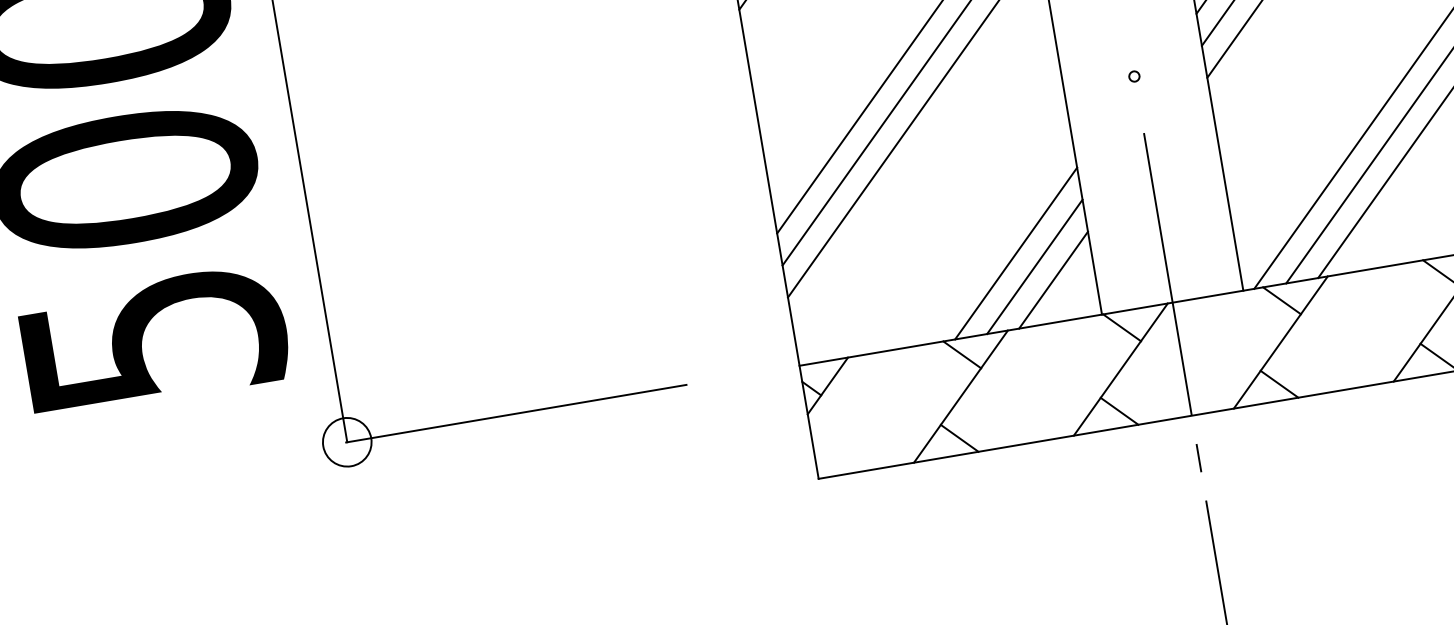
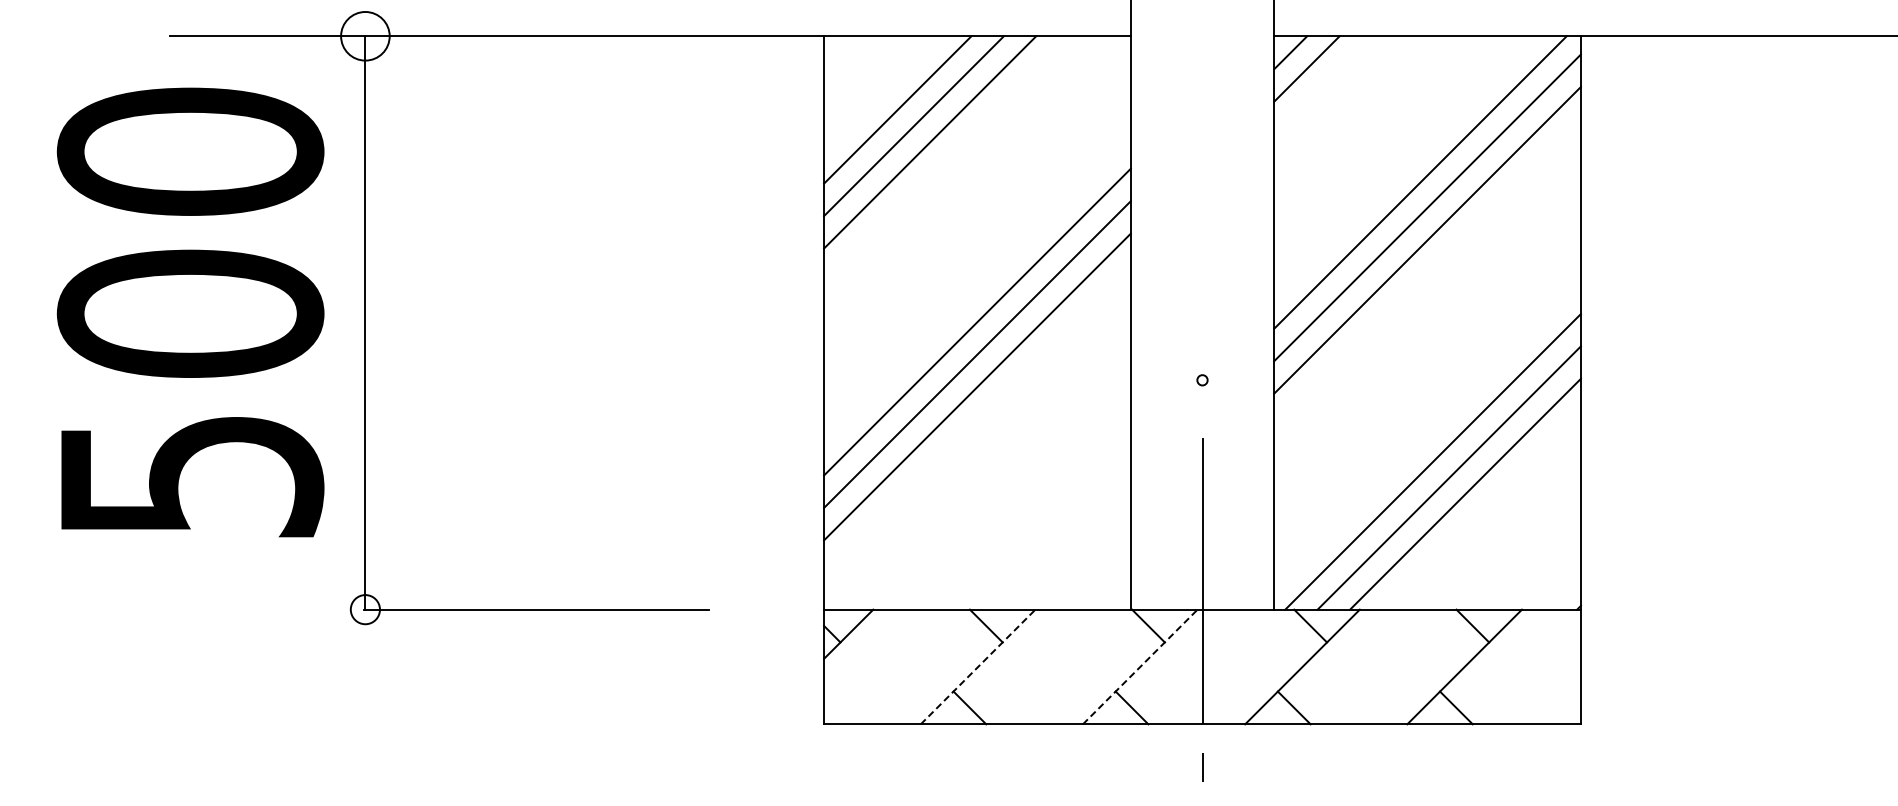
line: (1015, 253) -> (1055, 534), removed
line: (1034, 267) -> (1072, 551), removed
line: (1053, 280) -> (1088, 567), removed
line: (1121, 369) -> (1140, 666), solid -> dashed
line: (961, 396) -> (978, 666), solid -> dashed
circle: (347, 442) -> (365, 609), size x0.6

